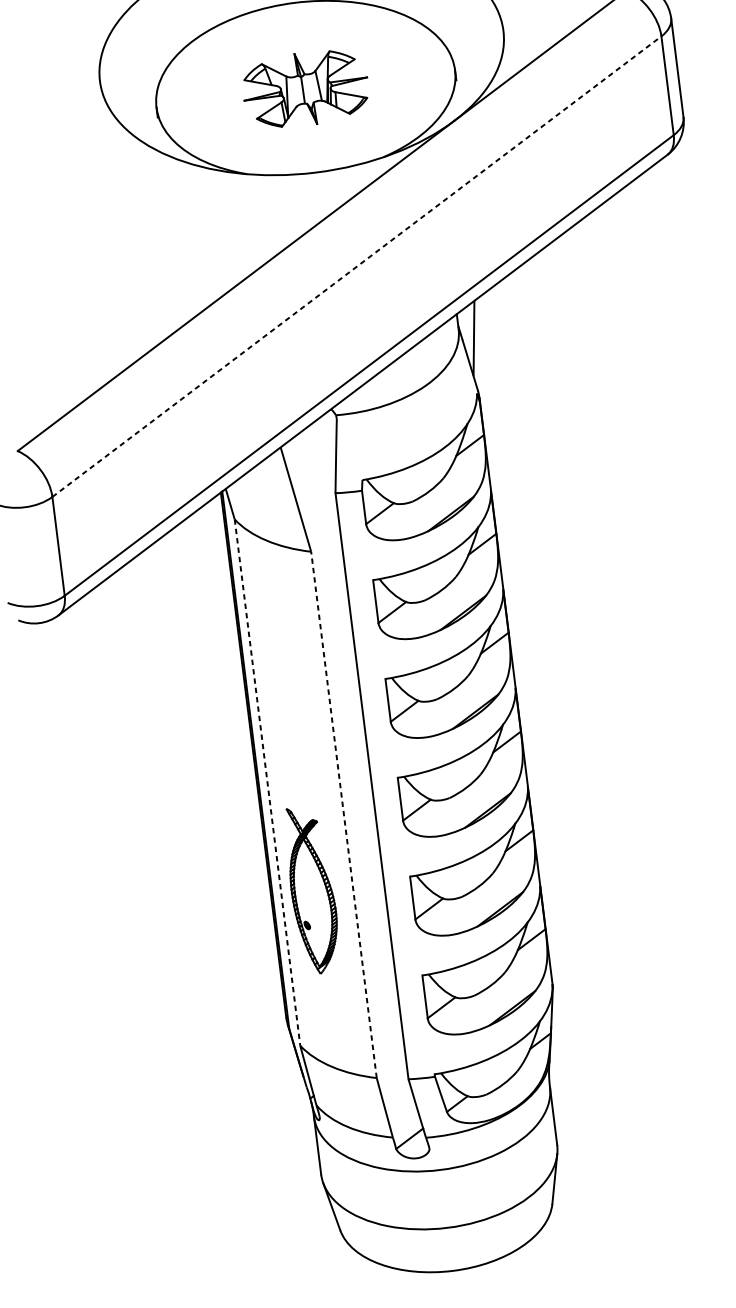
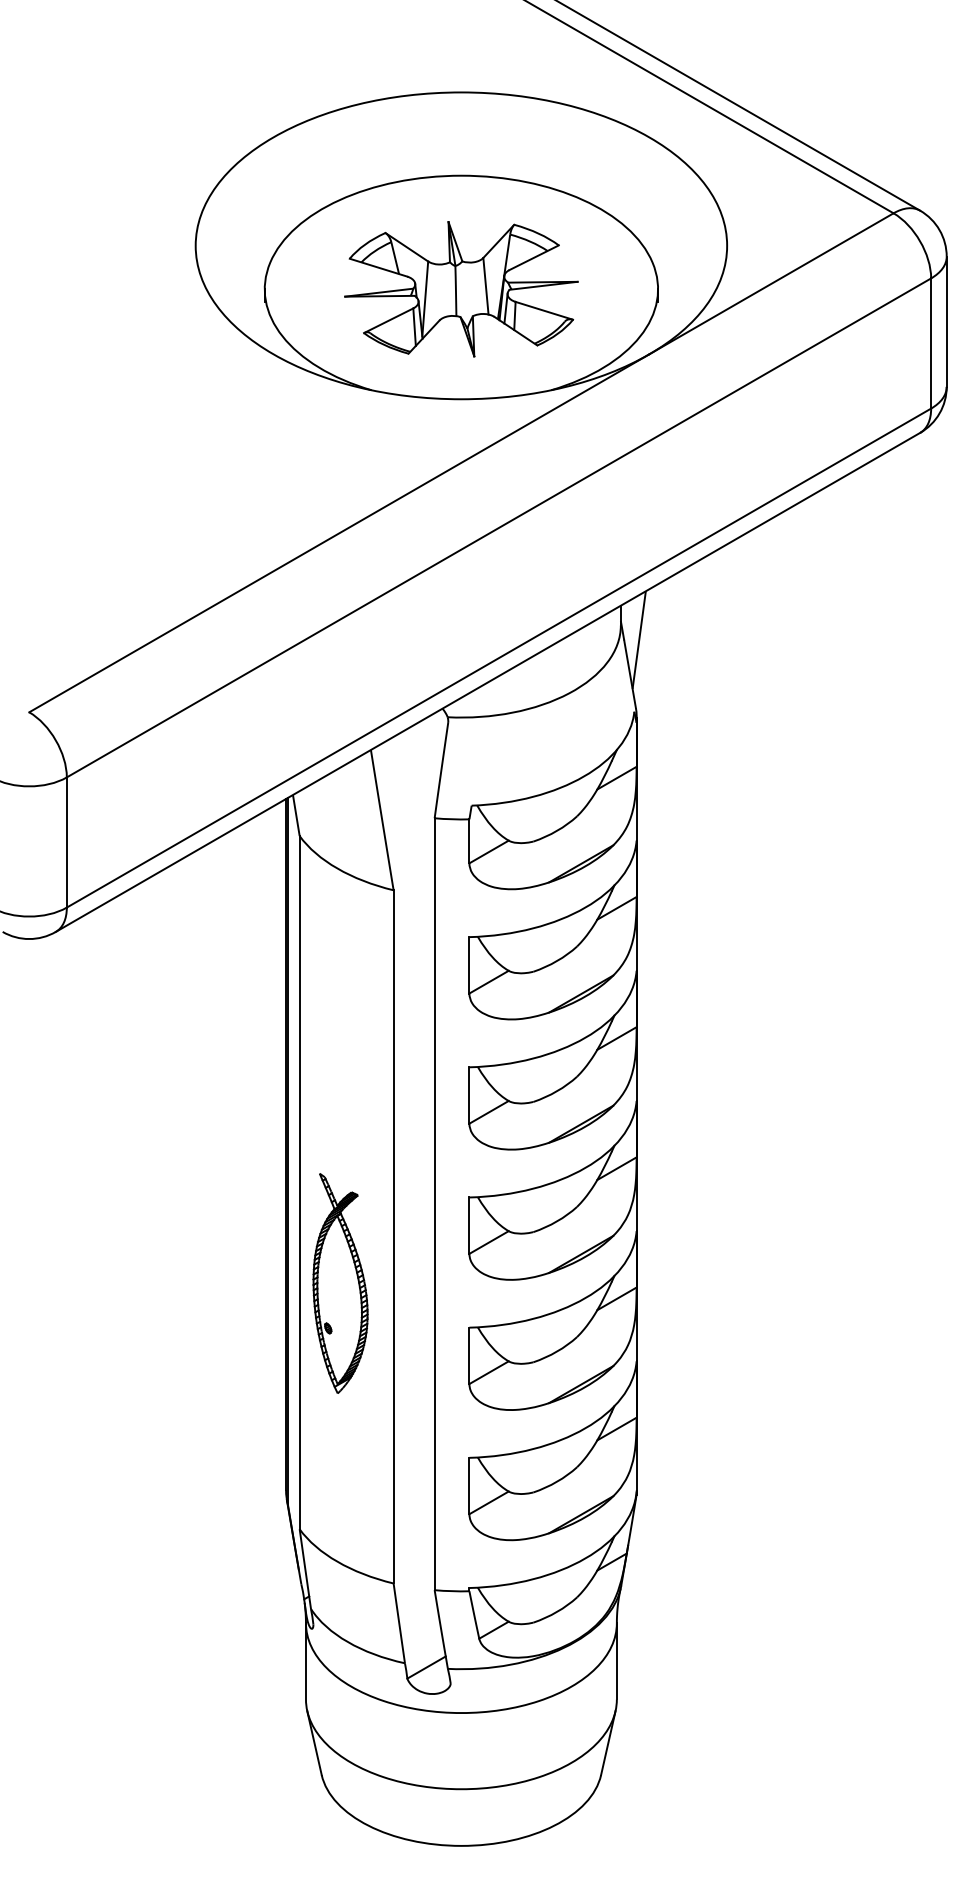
part: (305, 89) -> (461, 289), size x1.43
line: (357, 266) -> (499, 527), dashed -> solid
line: (267, 782) -> (299, 1182), dashed -> solid
line: (343, 814) -> (393, 1236), dashed -> solid
part: (312, 890) -> (340, 1283), moved

